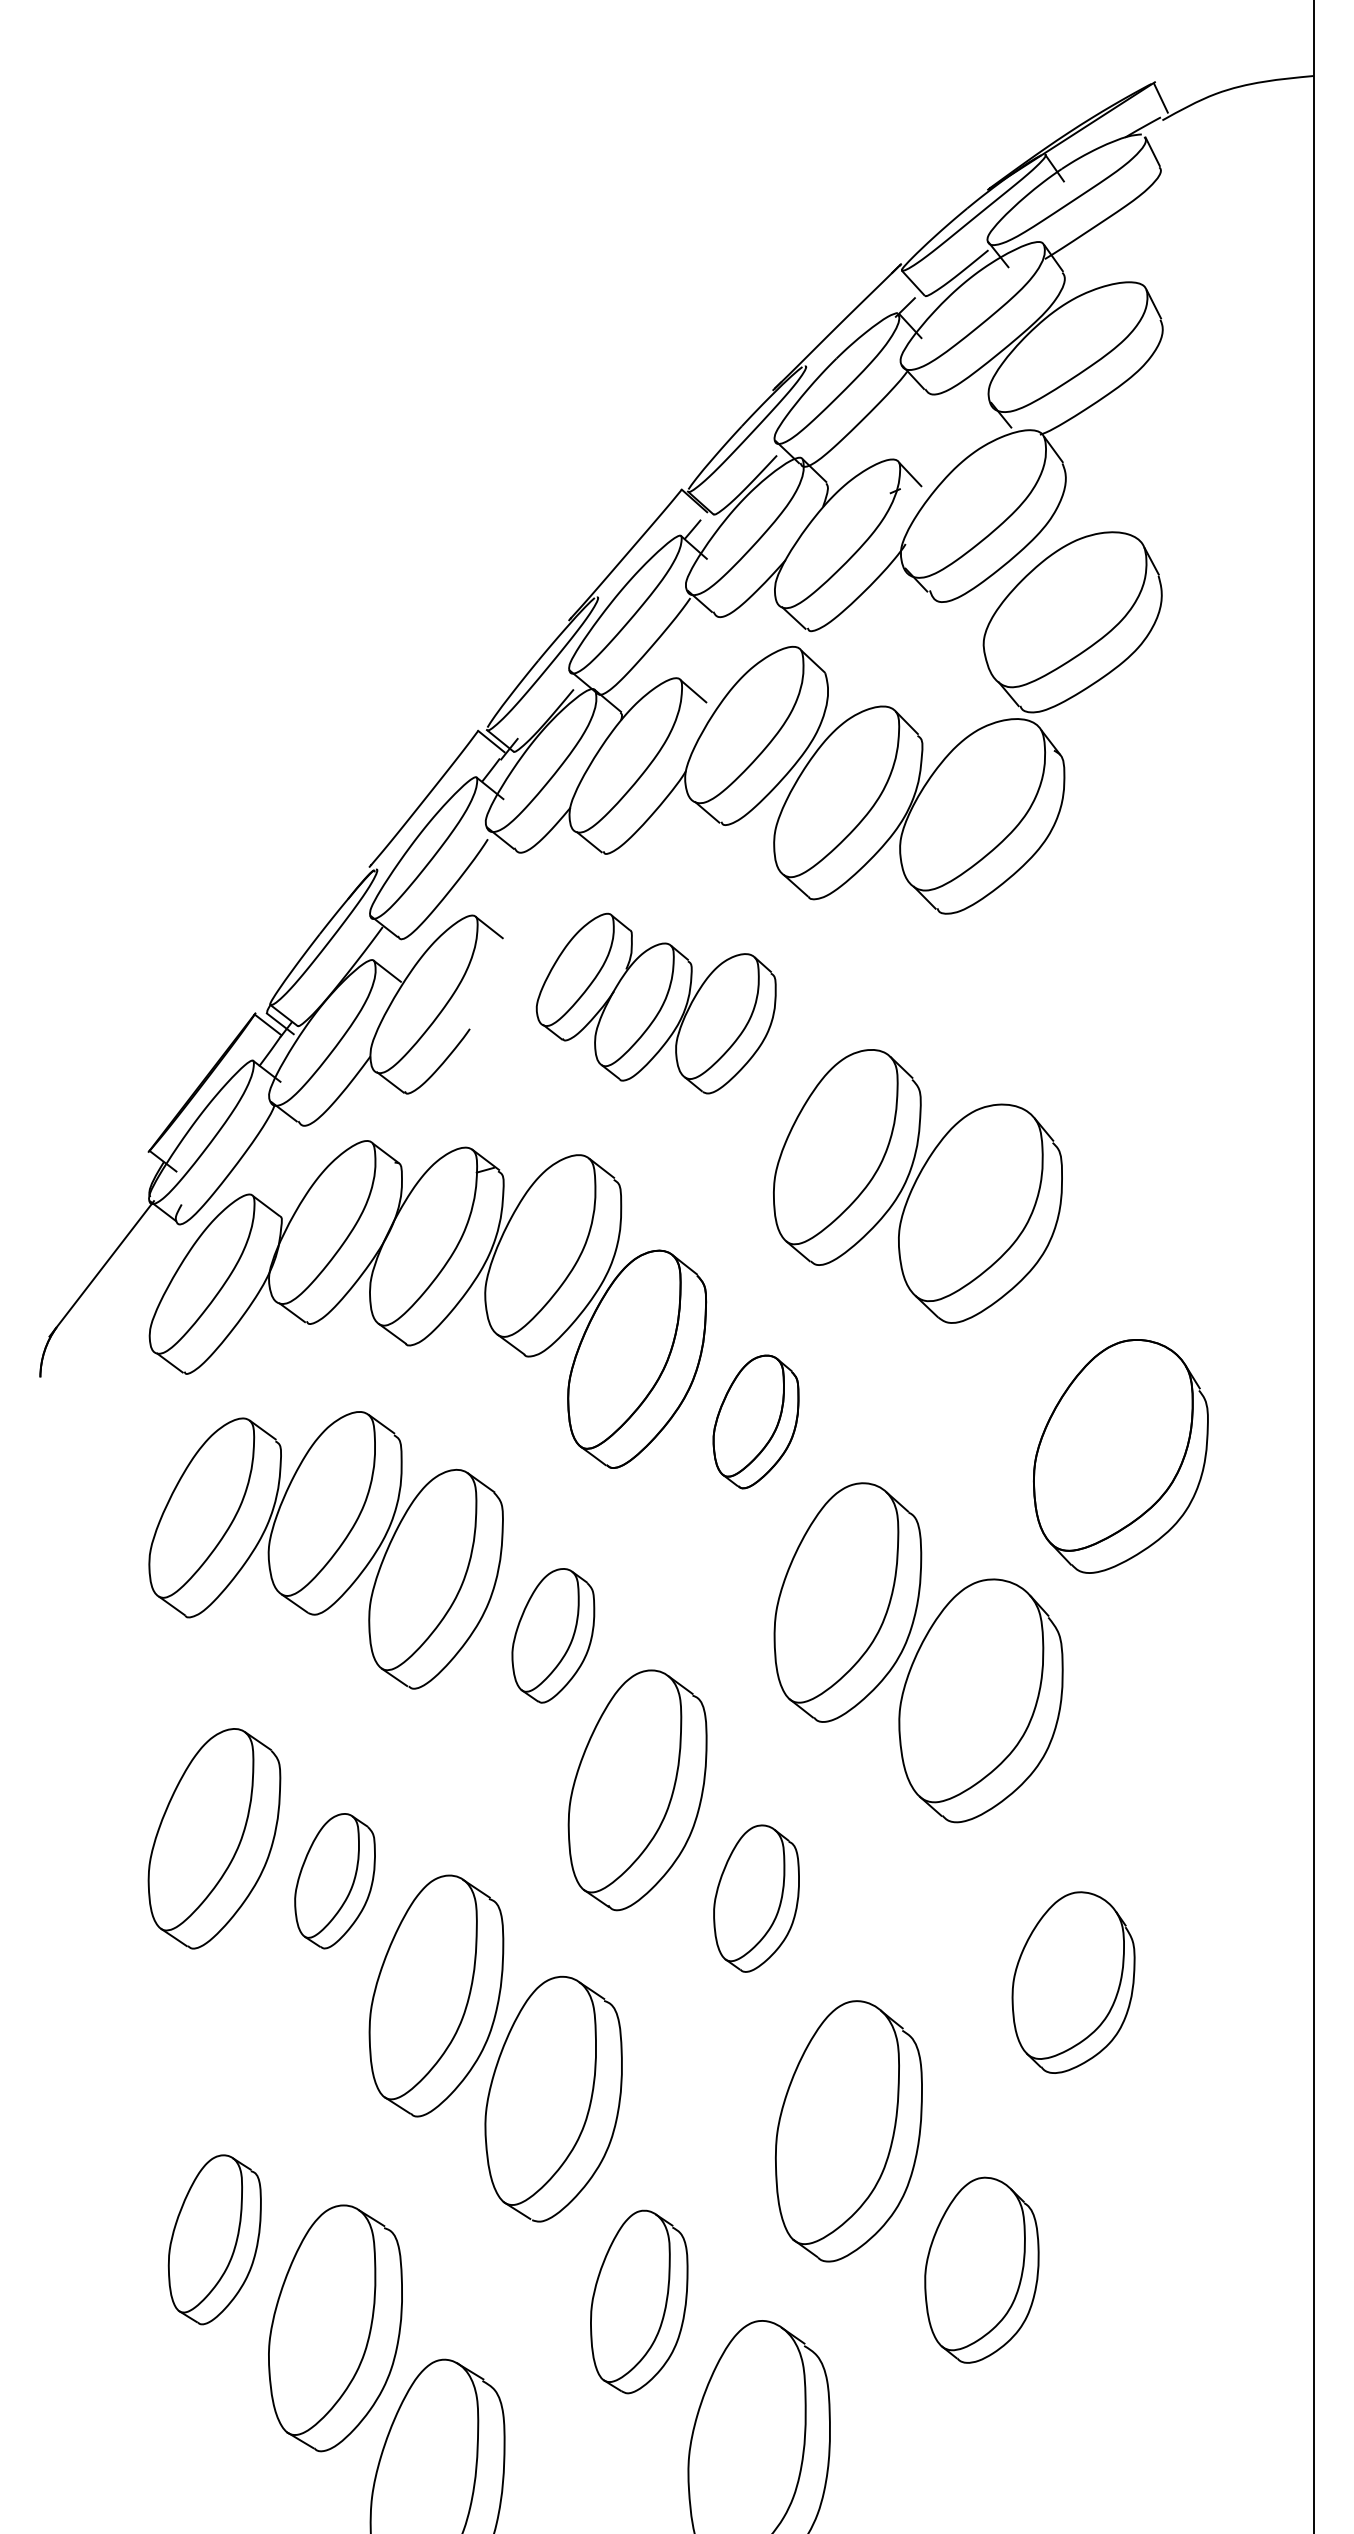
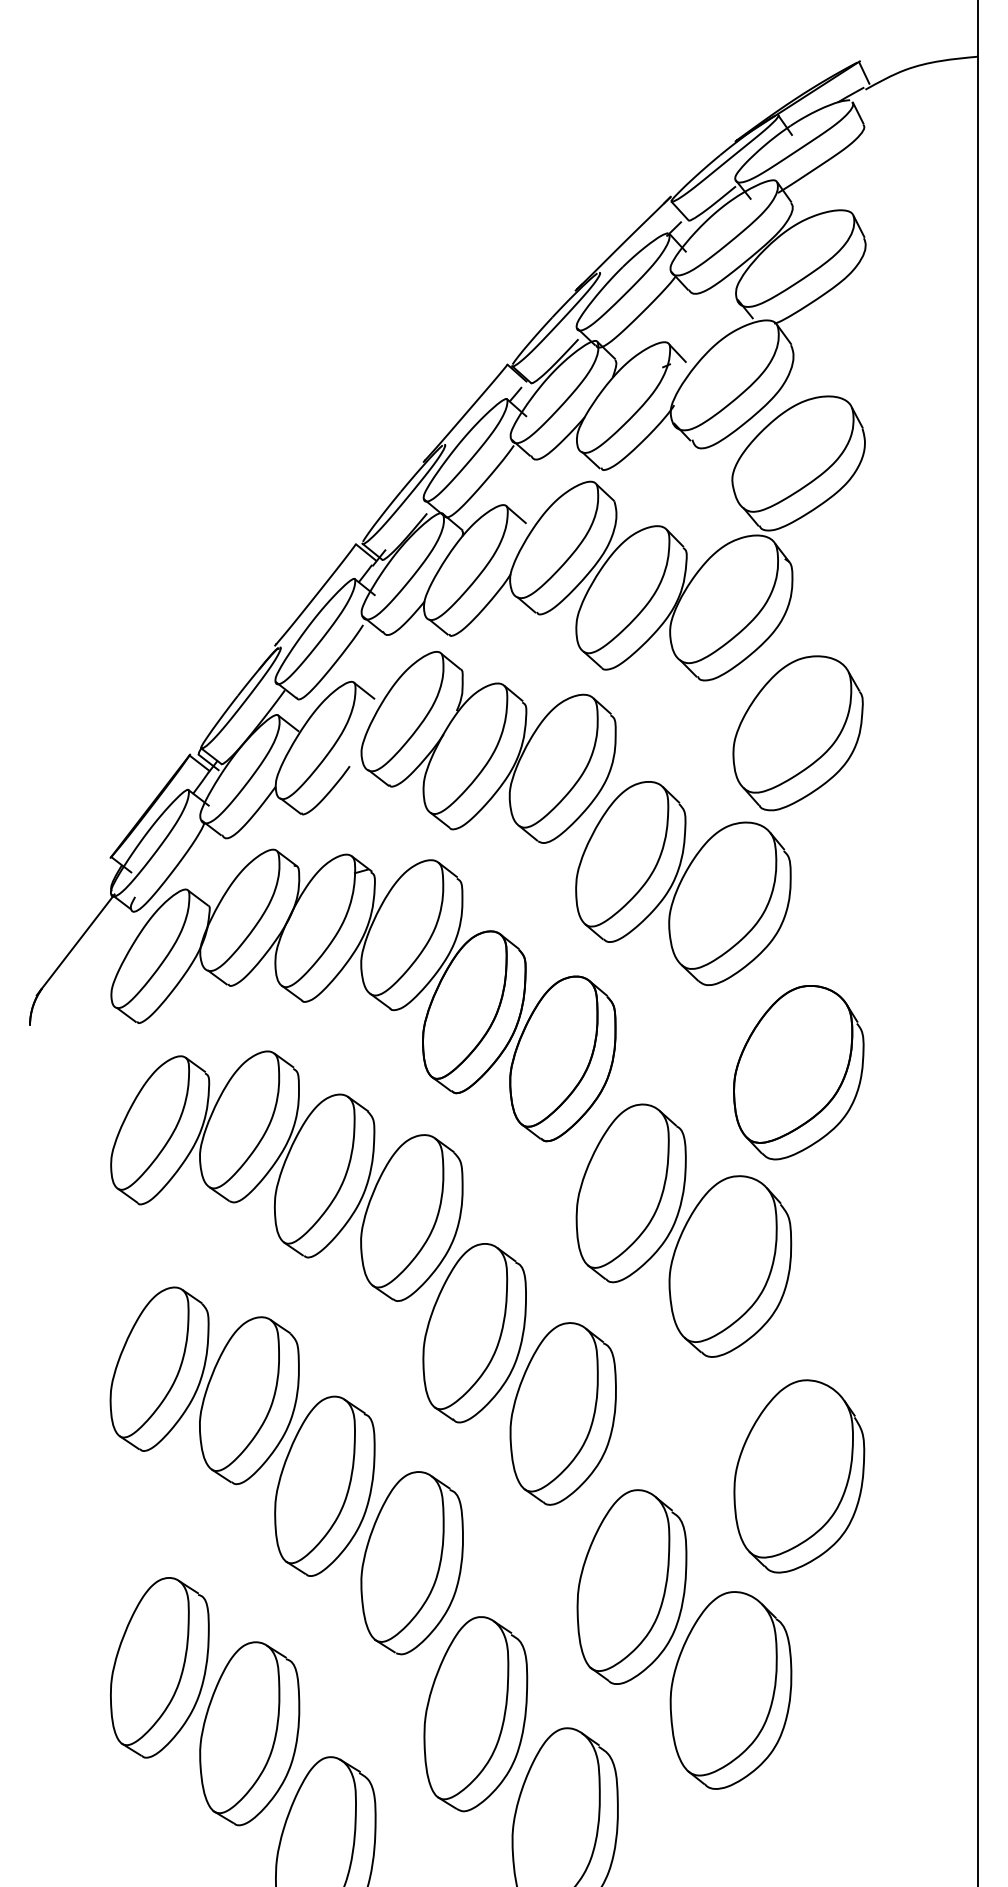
part: (1071, 984) -> (797, 733), added
part: (655, 1003) -> (487, 747), size x1.43
part: (755, 1421) -> (562, 1058), size x1.67
part: (1120, 1456) -> (798, 1072), moved
part: (553, 1635) -> (412, 1217), size x1.67
part: (334, 1881) -> (248, 1401), size x1.67
part: (756, 1898) -> (563, 1413), size x1.67
part: (1073, 1982) -> (799, 1476), size x1.43
part: (214, 2239) -> (159, 1667), size x1.43
part: (981, 2270) -> (730, 1690), size x1.43
part: (639, 2301) -> (476, 1713), size x1.43

